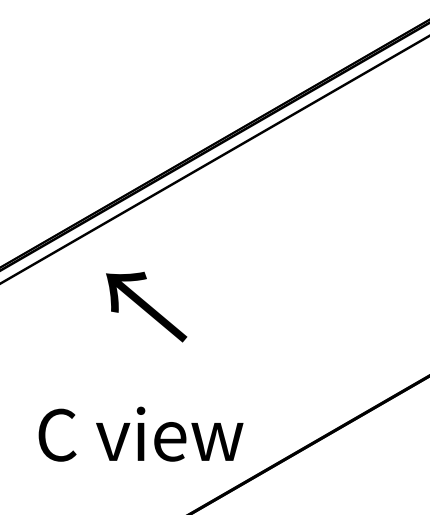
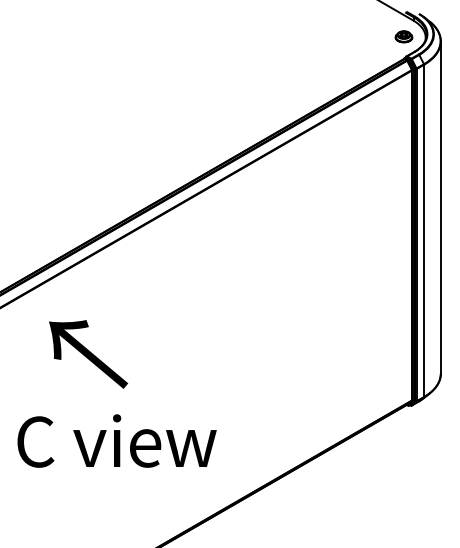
text: (146, 307) -> (88, 354), moved
text: (140, 433) -> (116, 440), moved

